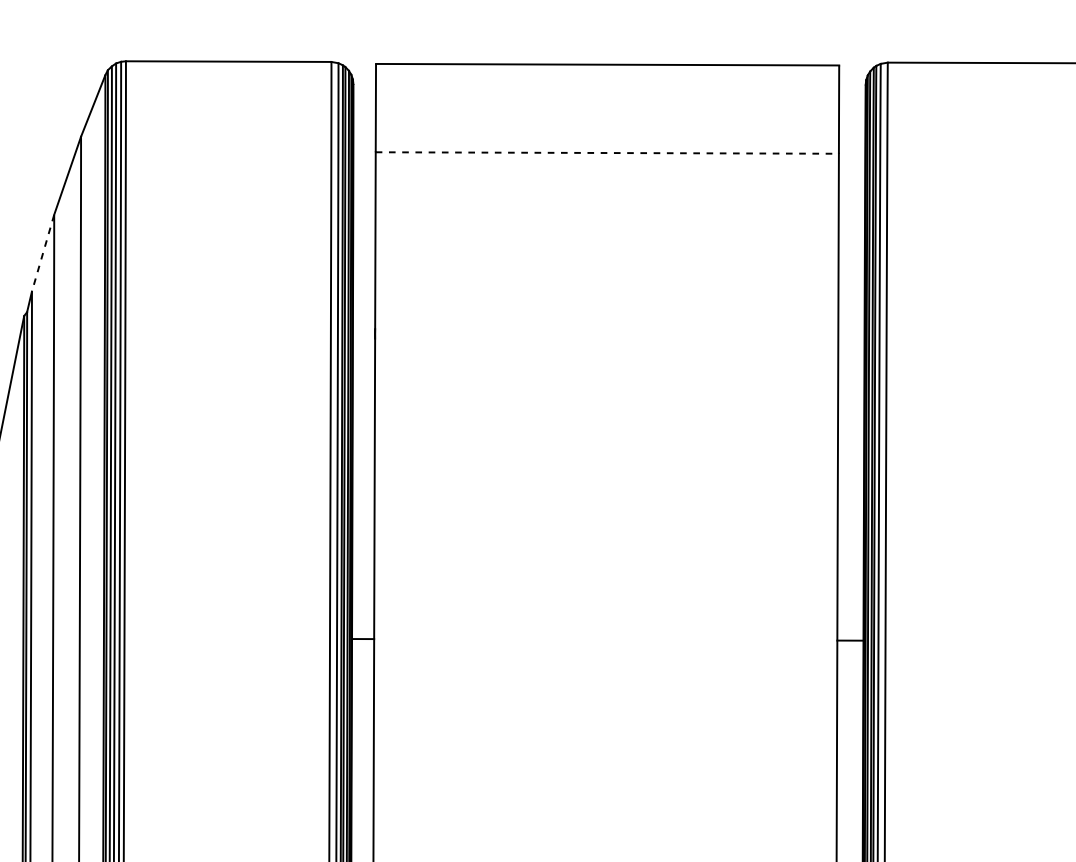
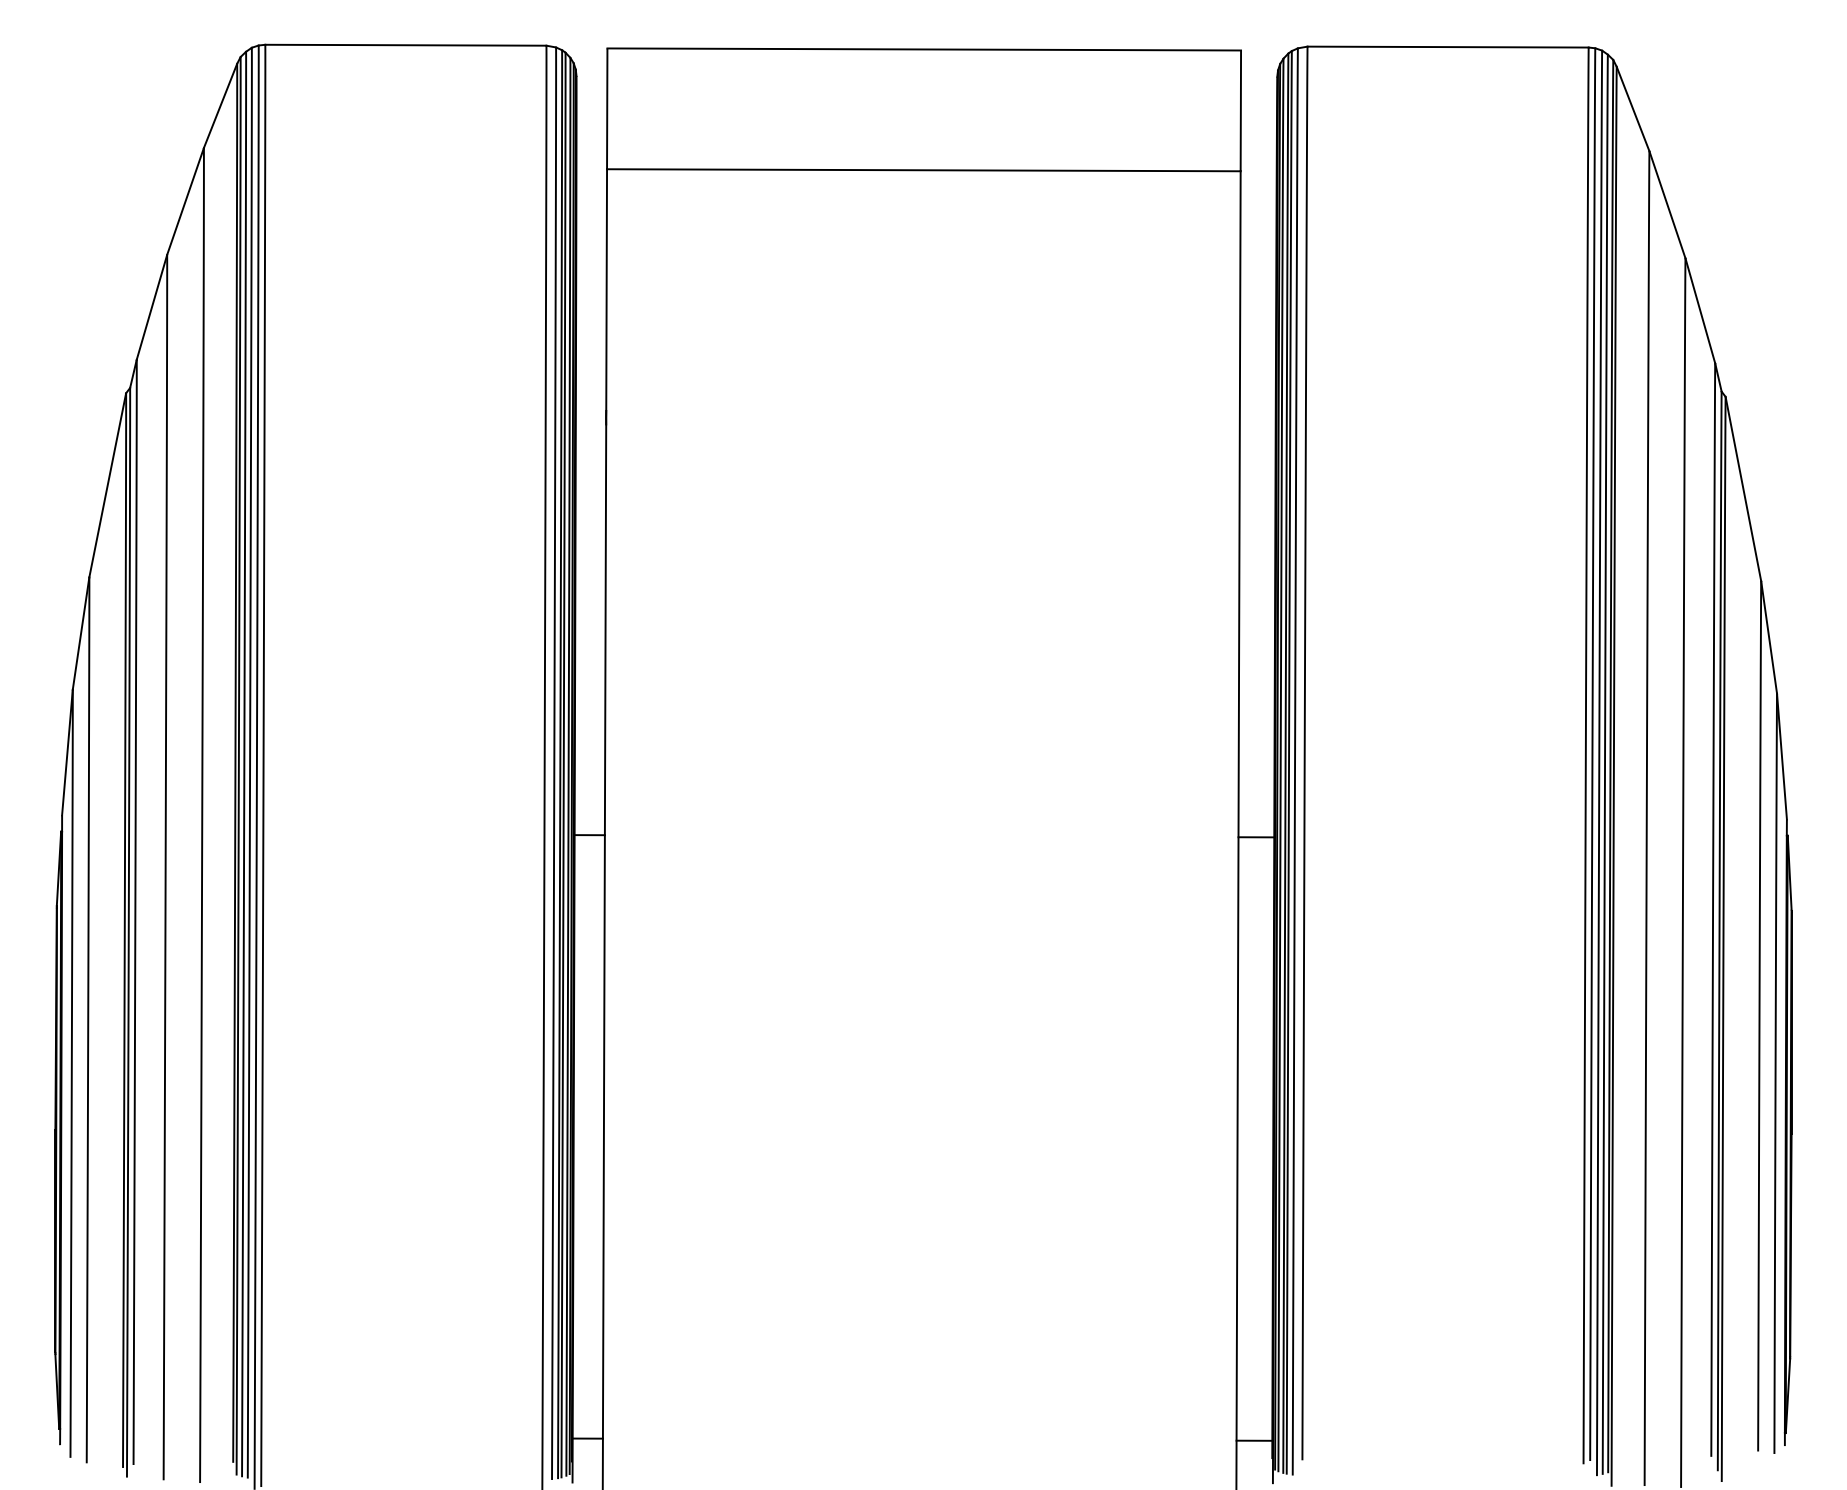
line: (607, 153) -> (923, 170), dashed -> solid
line: (42, 253) -> (151, 307), dashed -> solid

